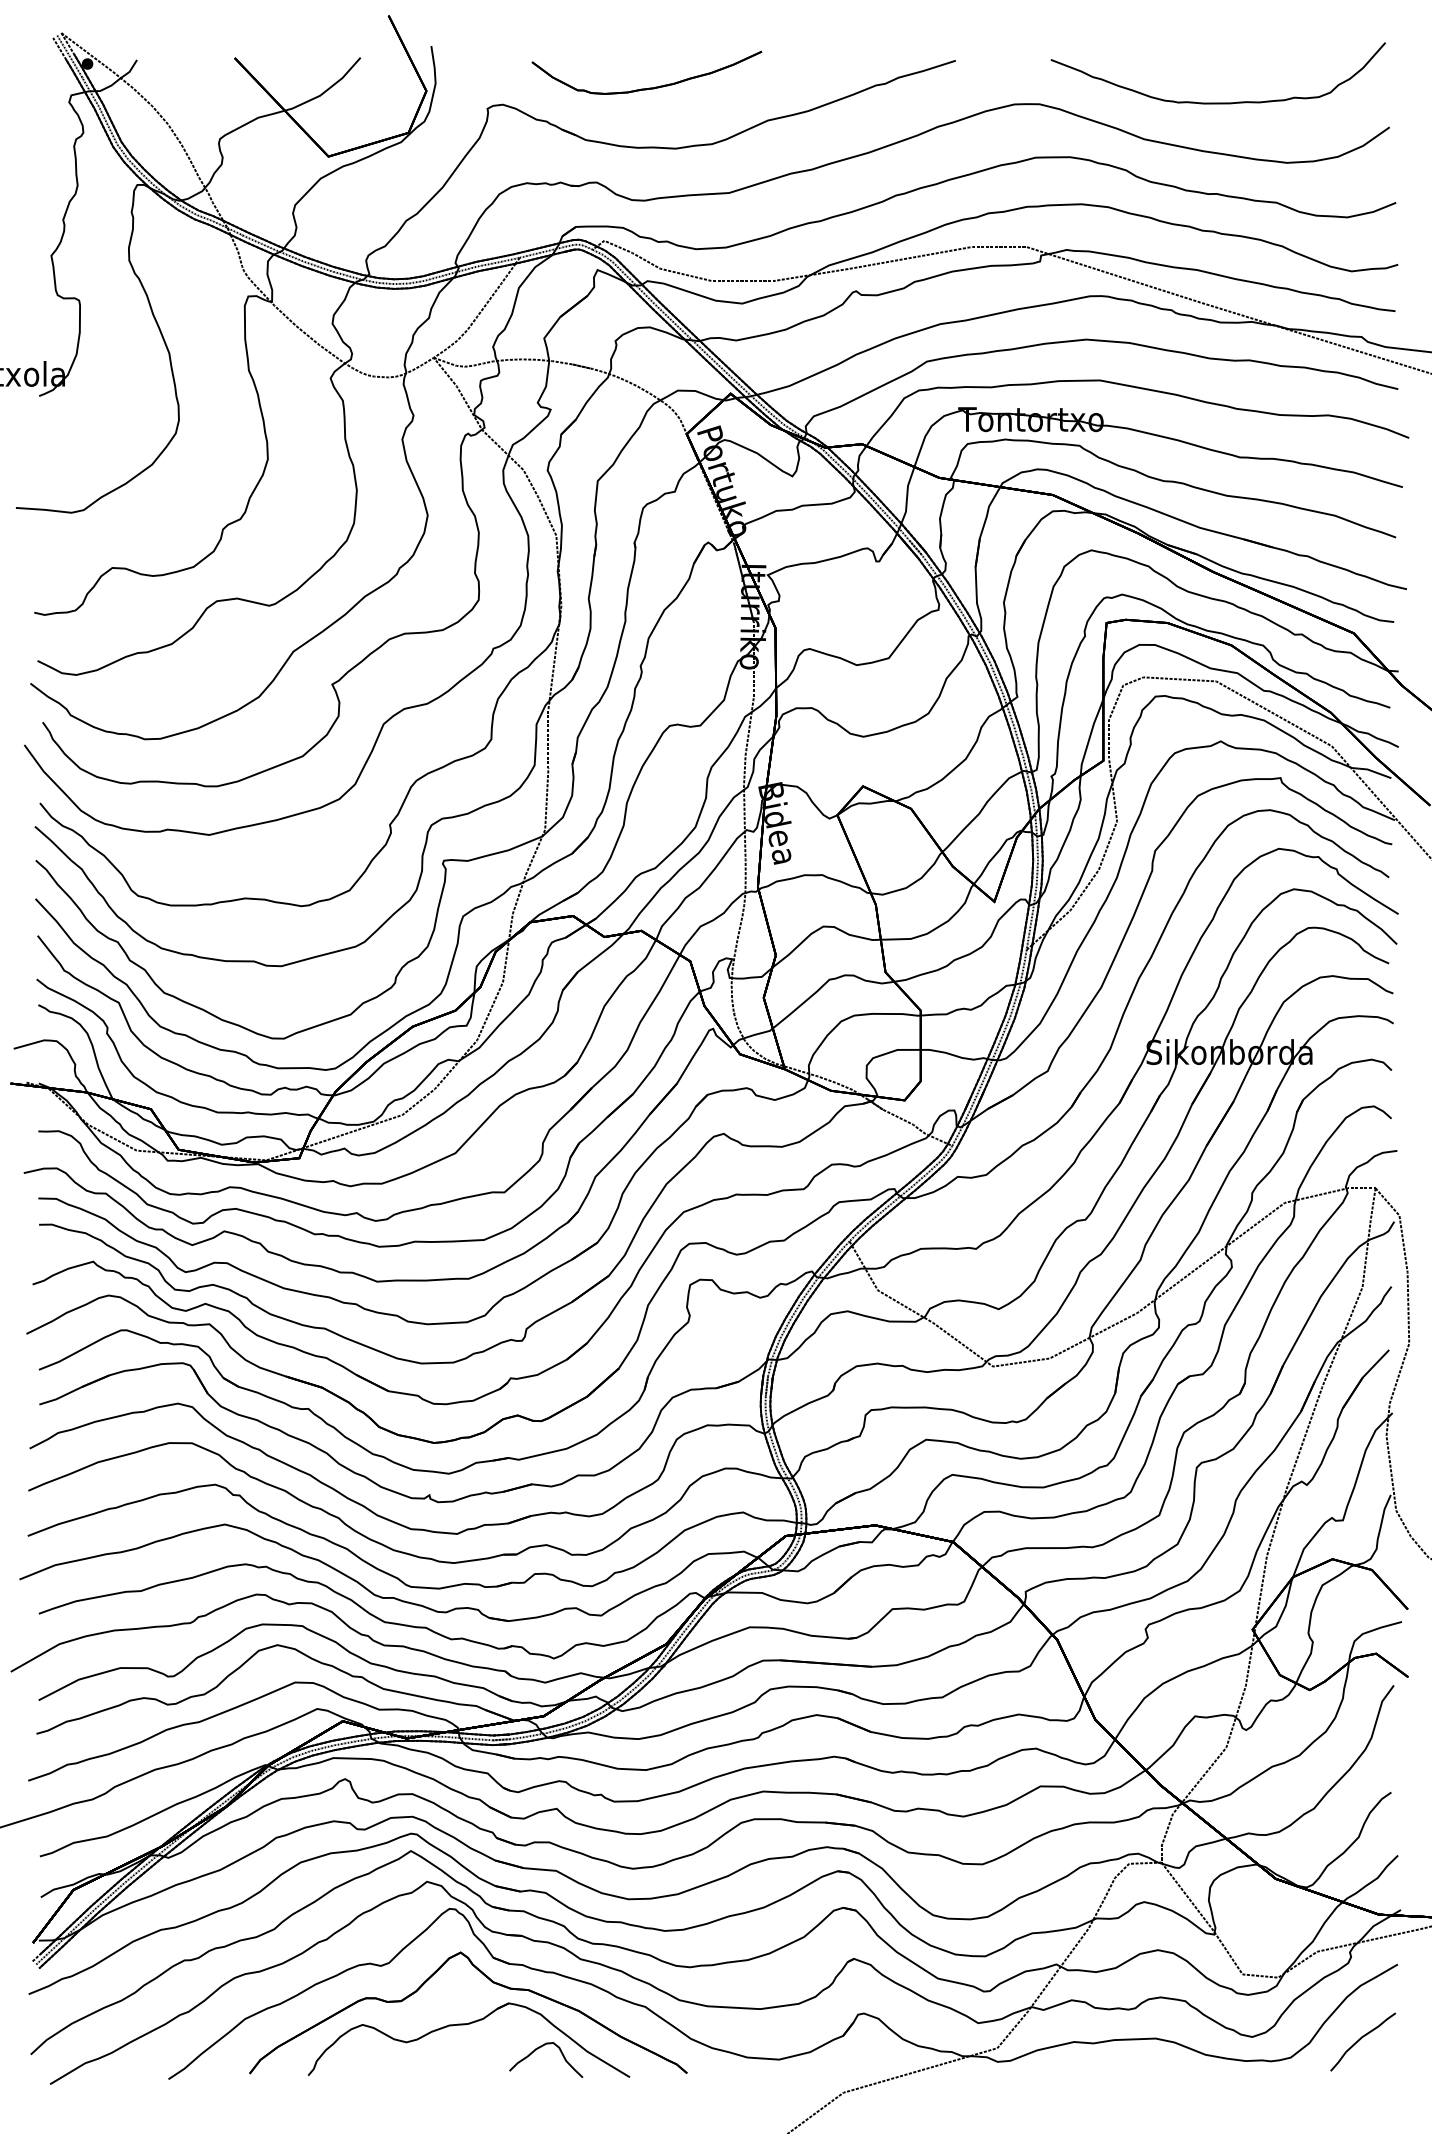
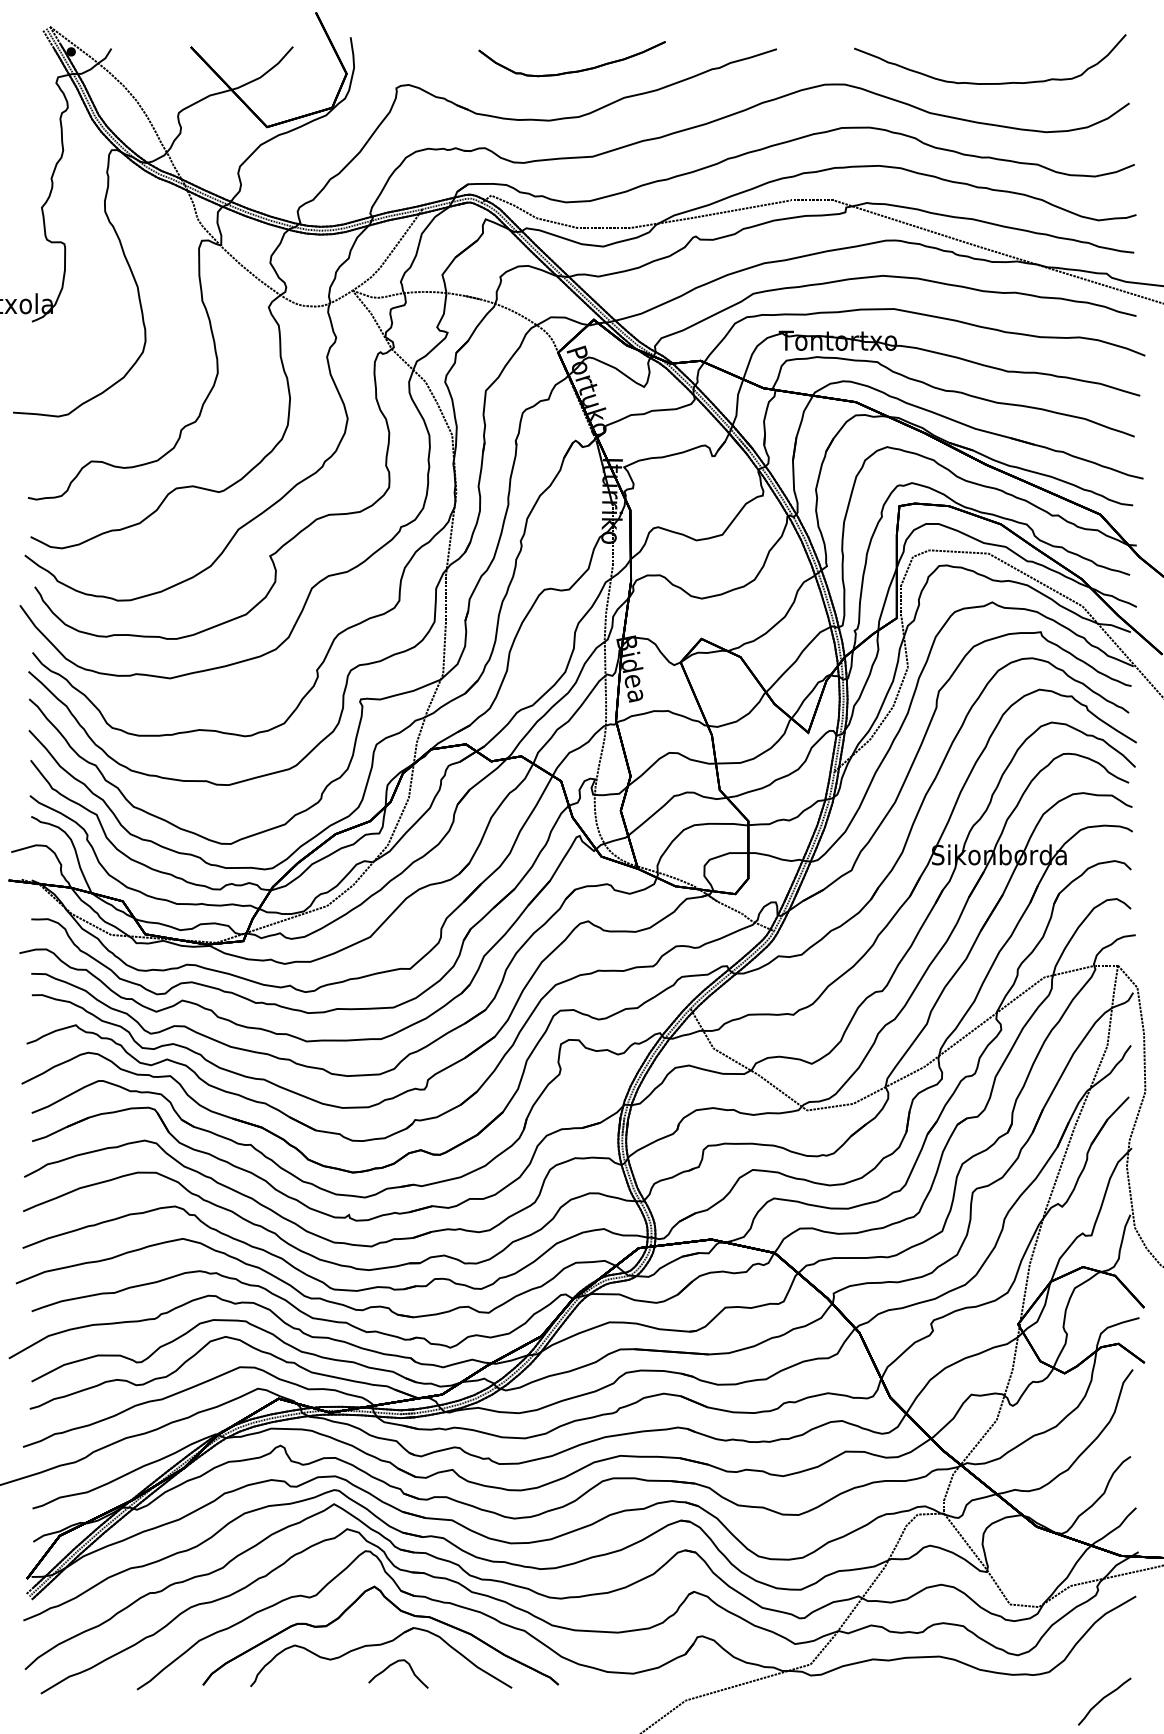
part: (649, 87) -> (574, 70), moved
curve: (1361, 2039) -> (1103, 1699), moved
curve: (539, 2048) -> (393, 1664), moved

